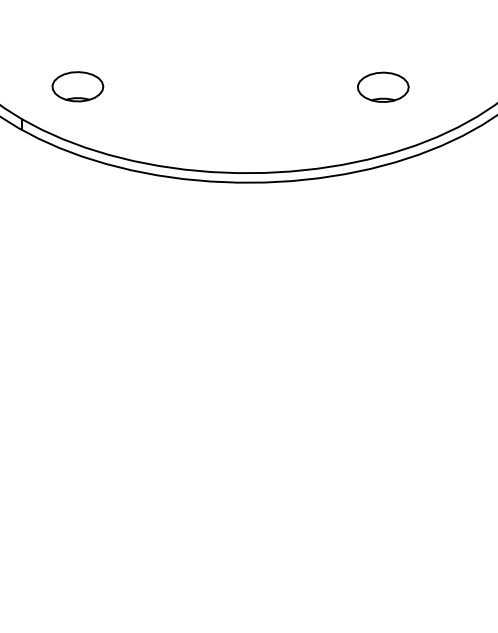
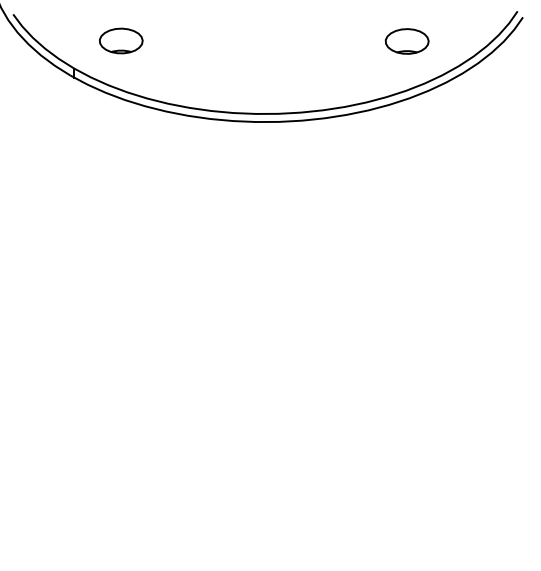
part: (382, 87) -> (406, 41), moved

